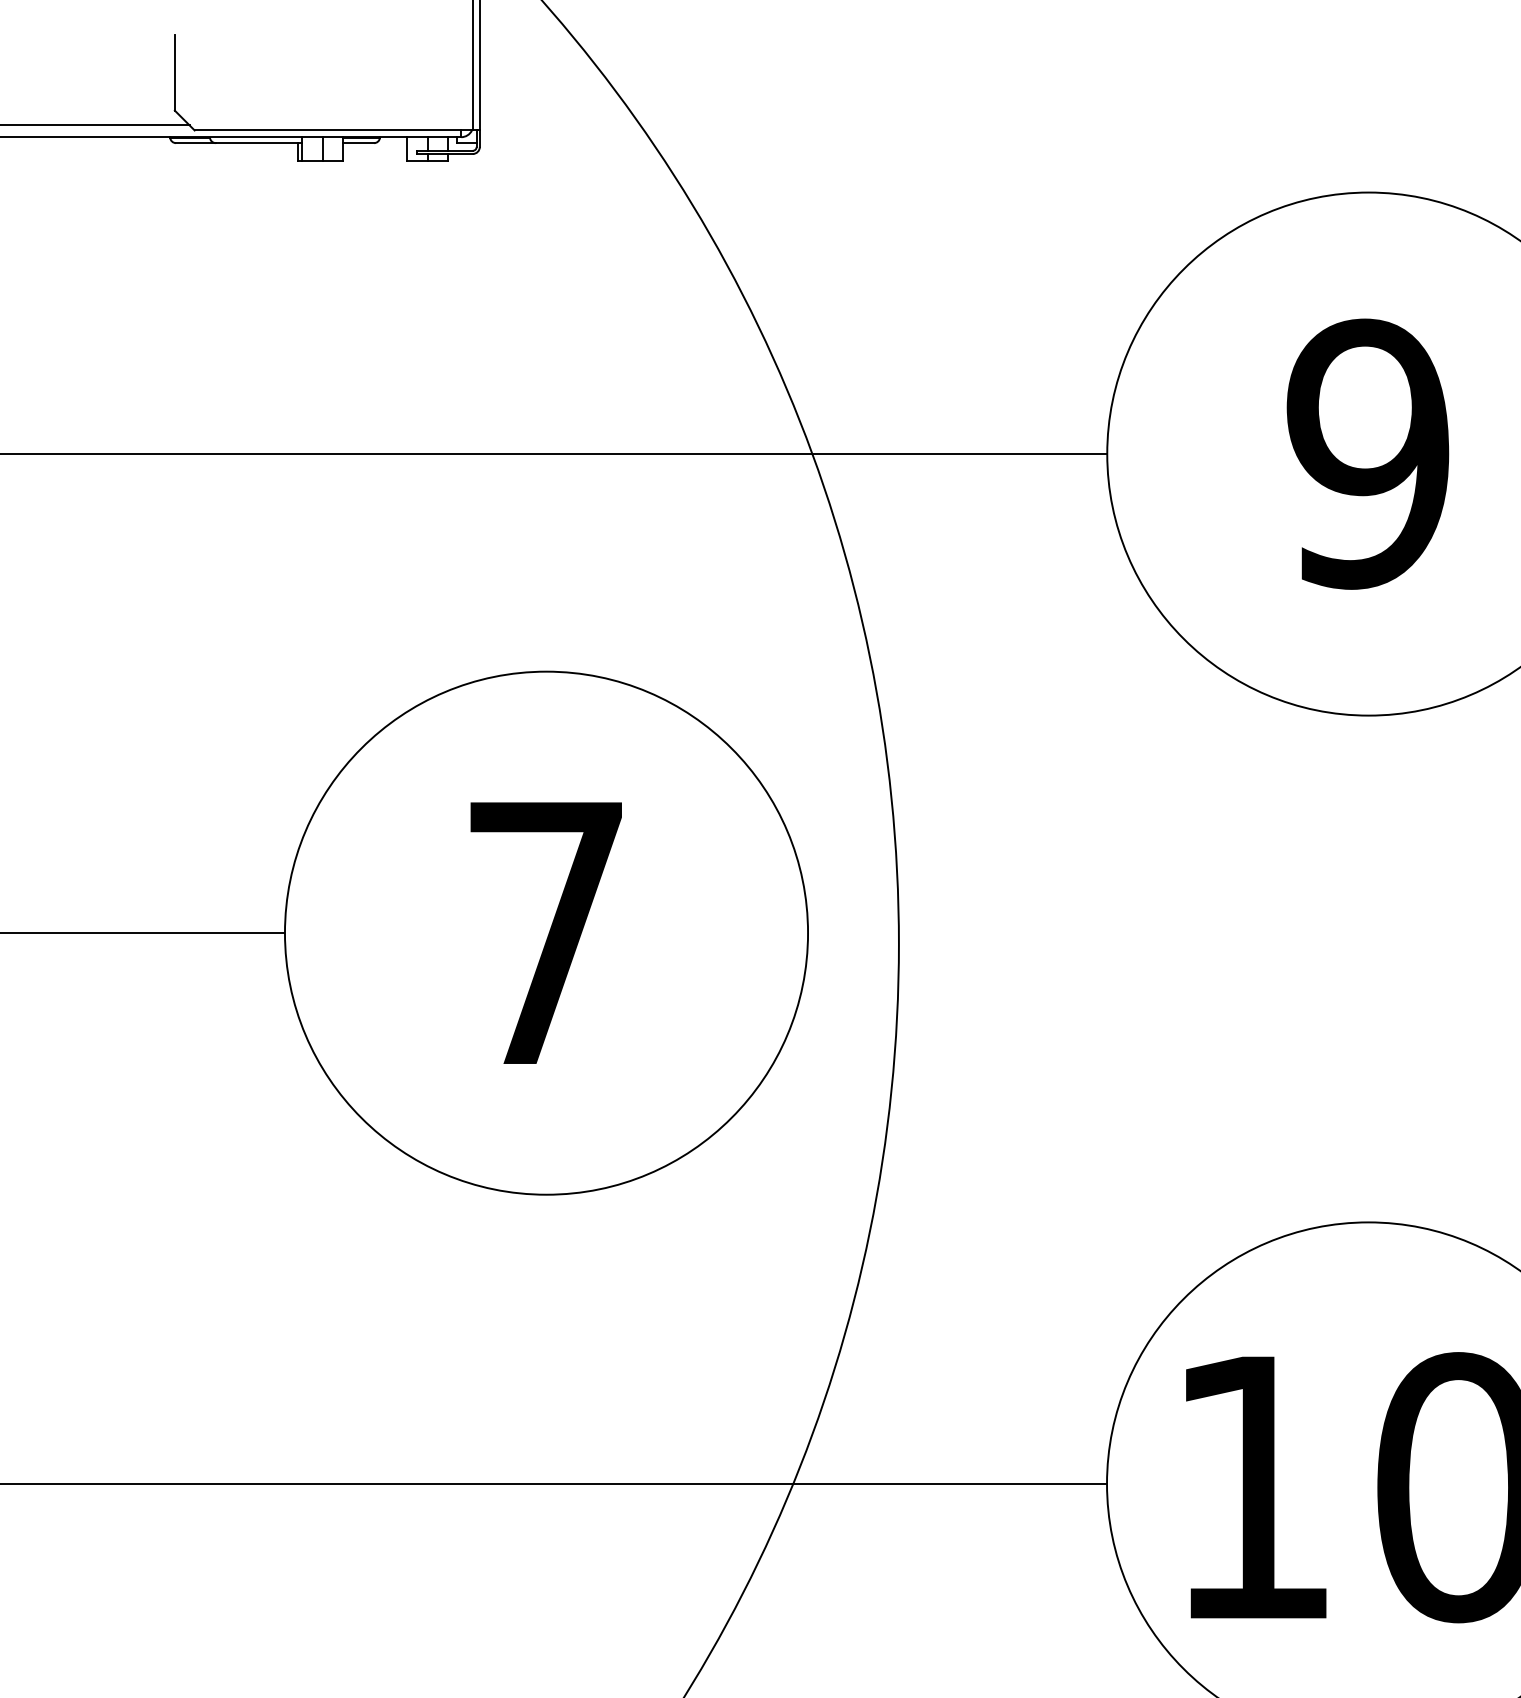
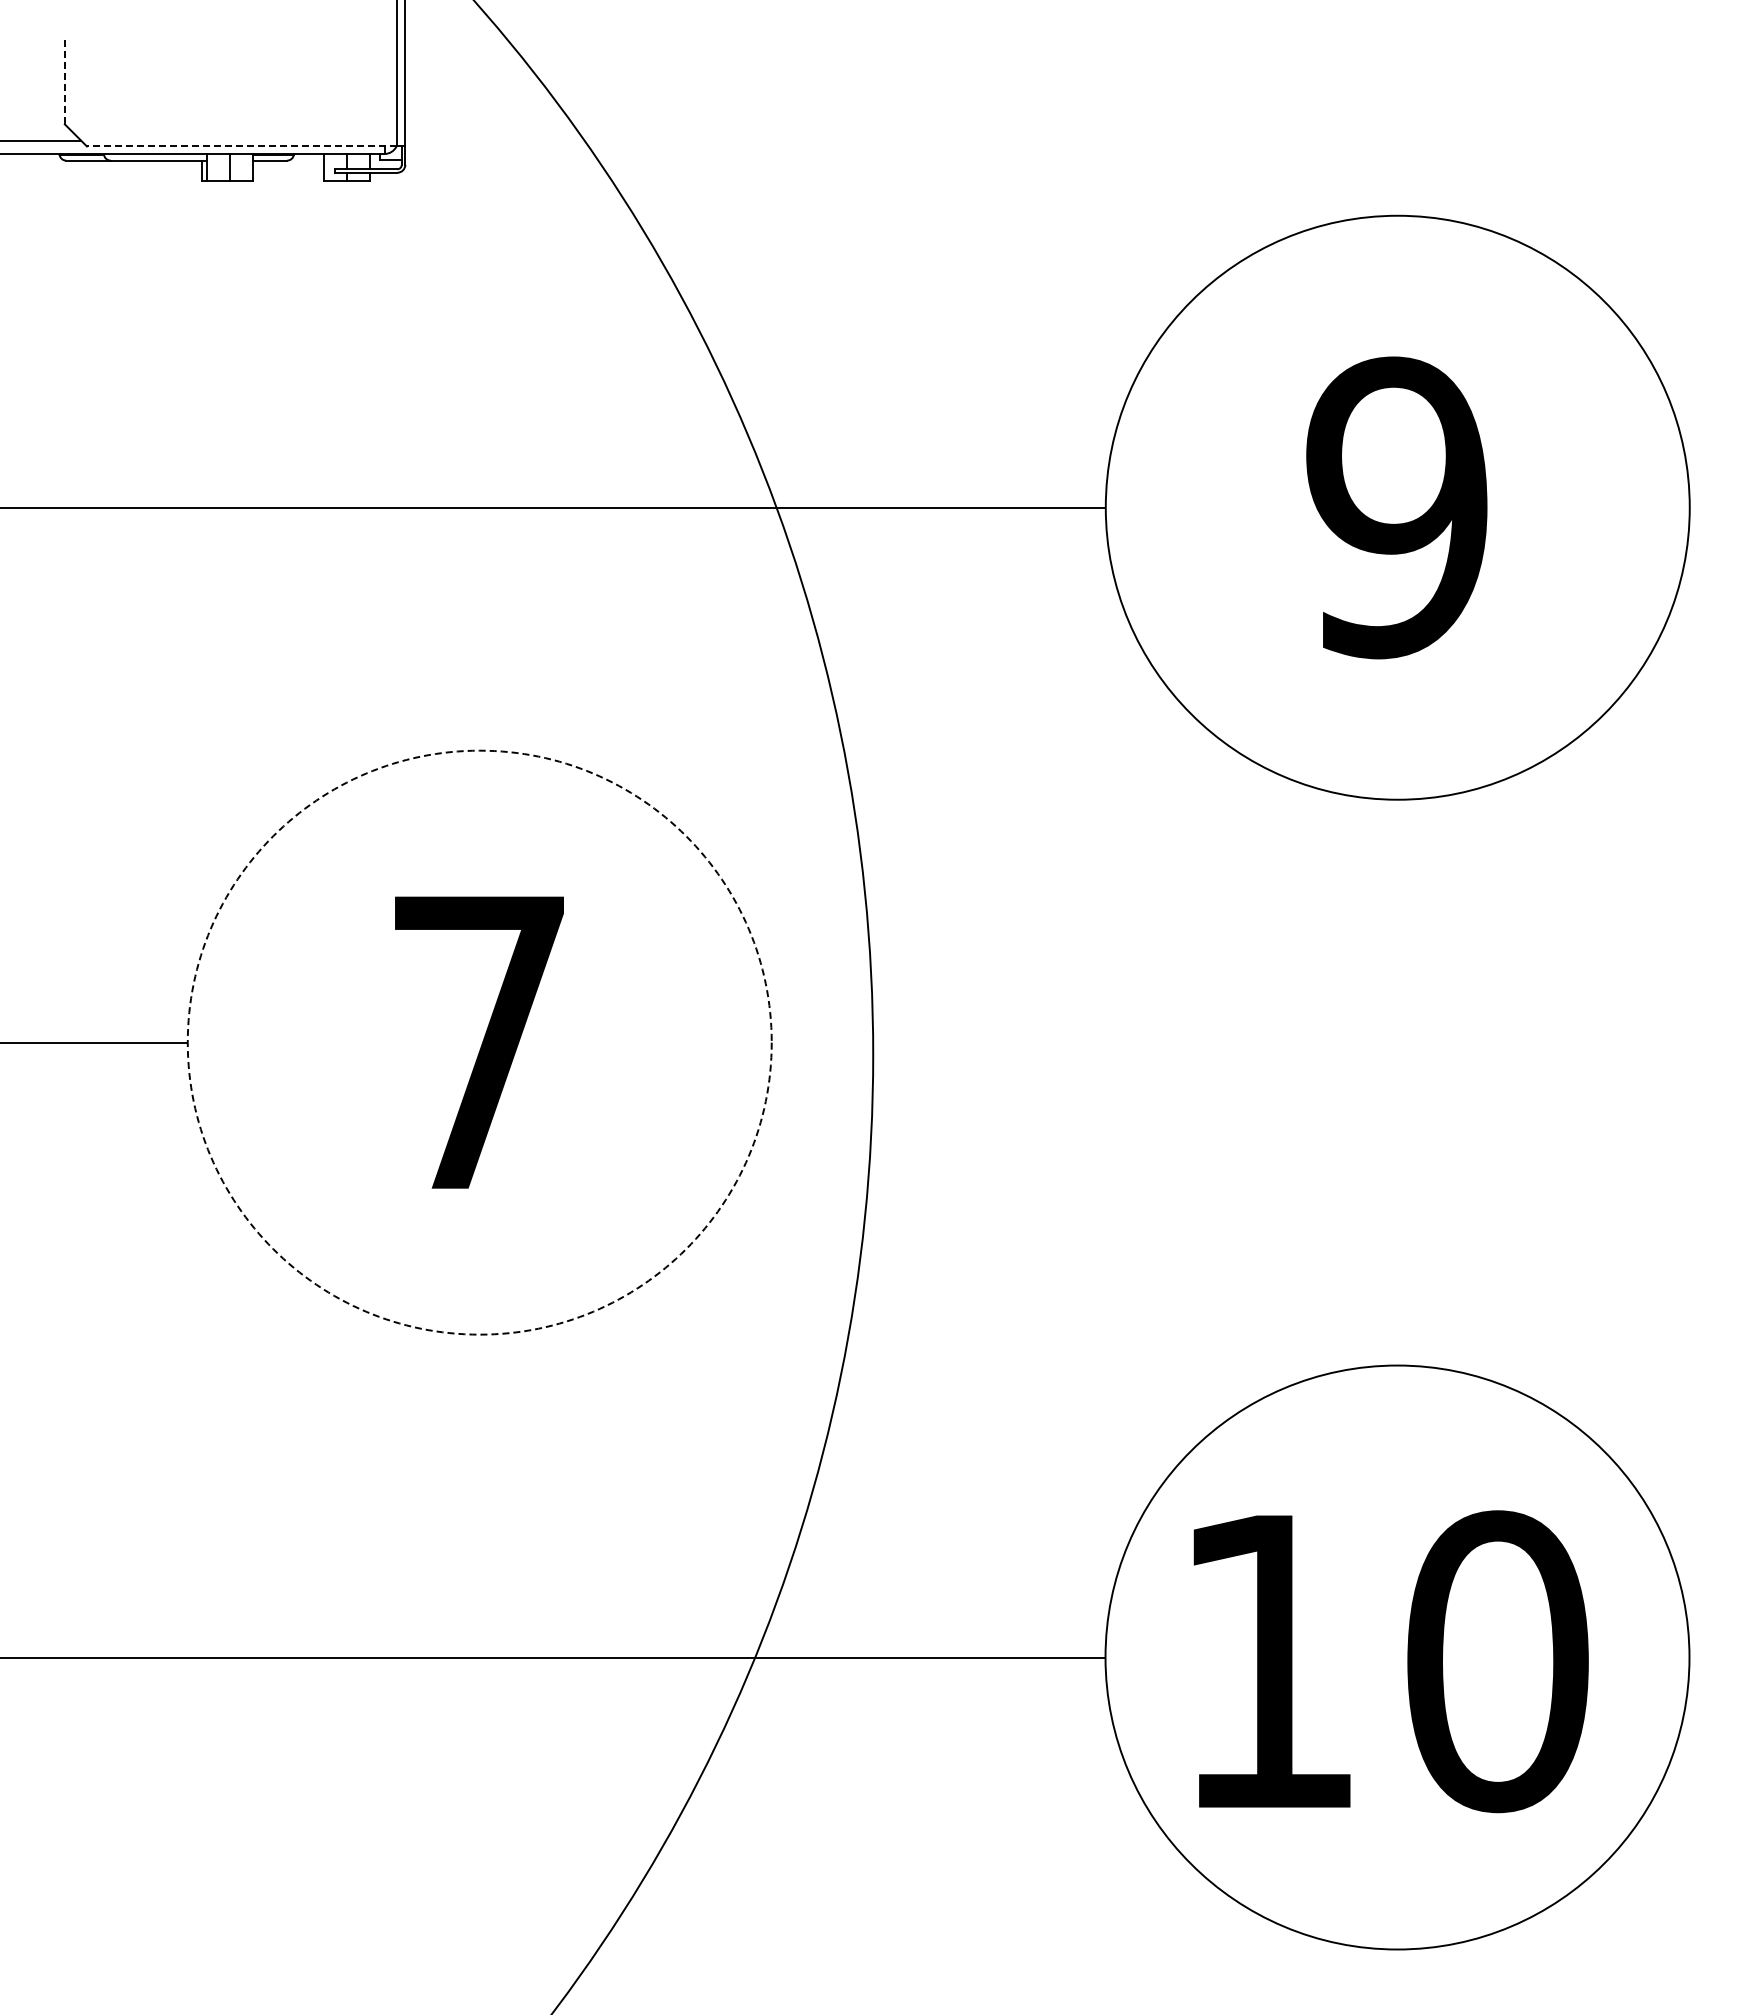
line: (174, 72) -> (64, 81), solid -> dashed
line: (333, 130) -> (241, 146), solid -> dashed
circle: (546, 933) -> (479, 1042), solid -> dashed

